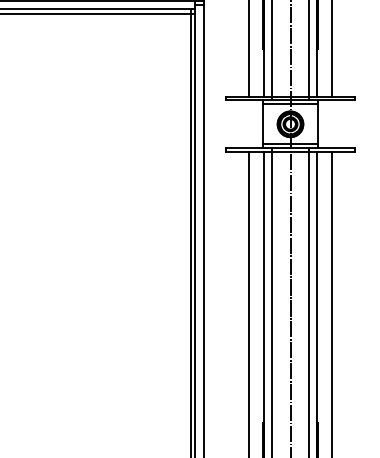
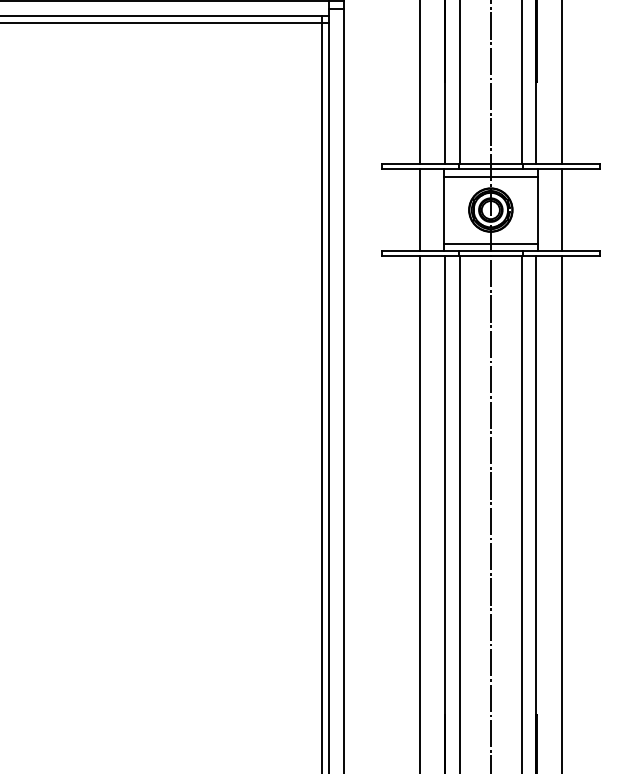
line: (248, 124) -> (419, 210), added
line: (332, 124) -> (561, 210), added

